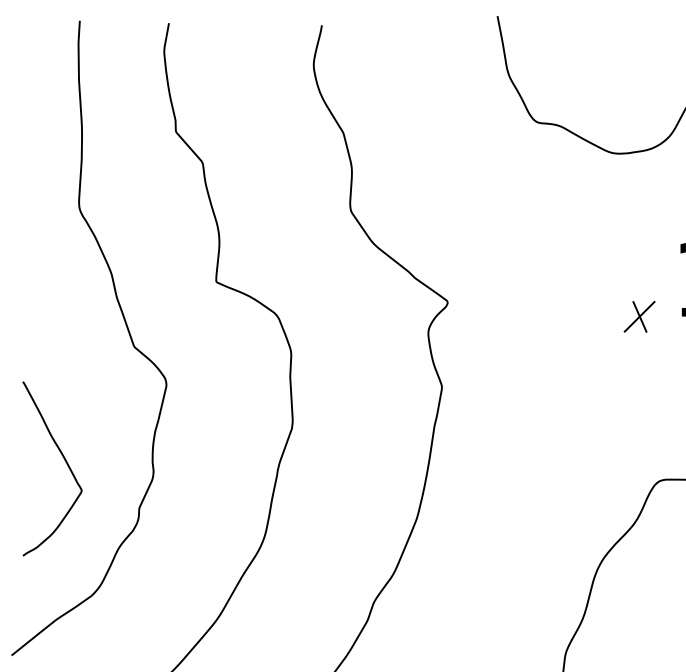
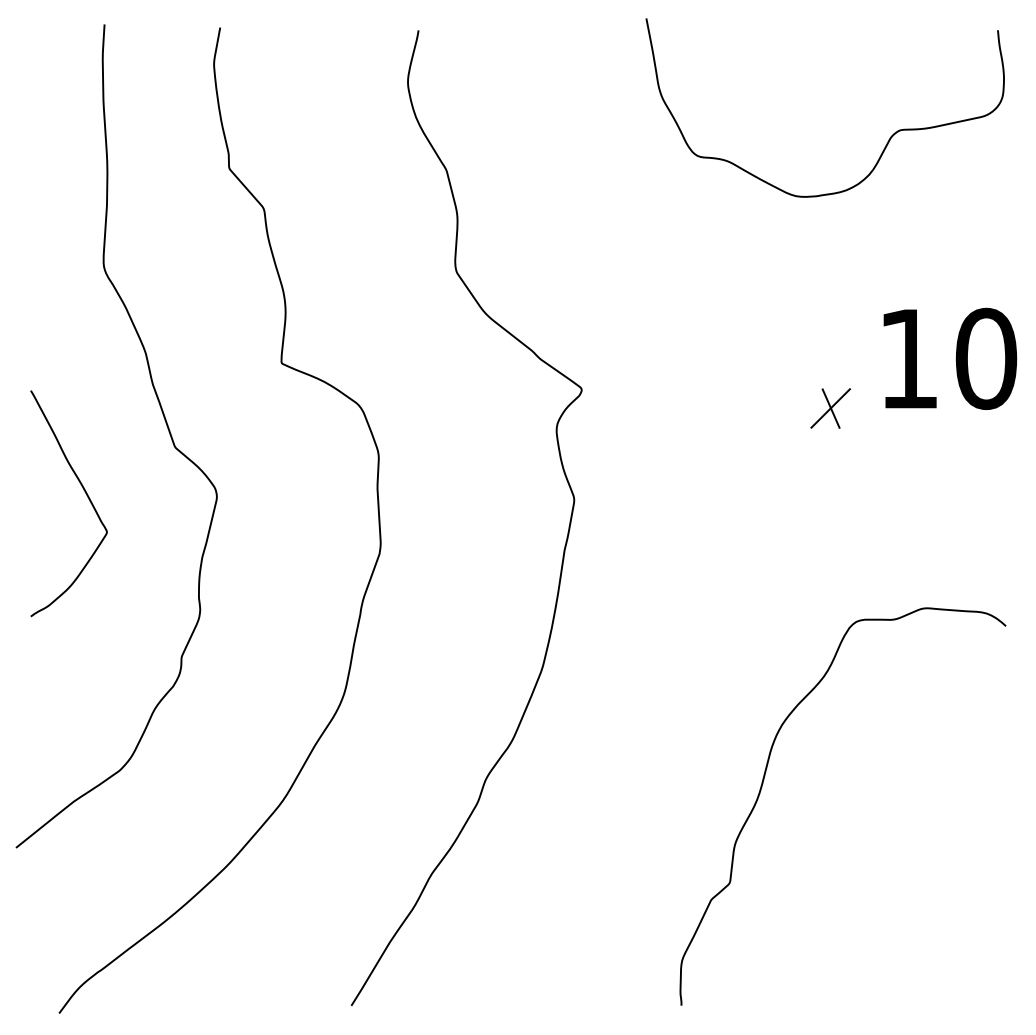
curve: (65, 462) -> (86, 495), moved

